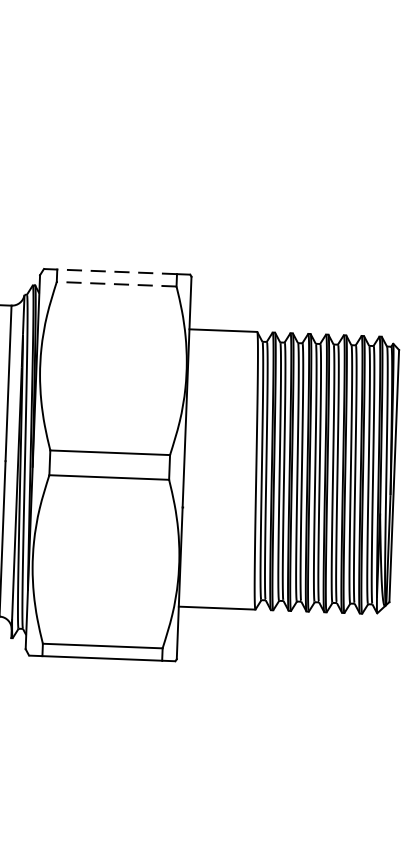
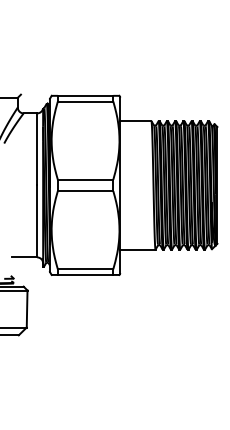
line: (117, 271) -> (85, 95), dashed -> solid
line: (116, 284) -> (85, 101), dashed -> solid

